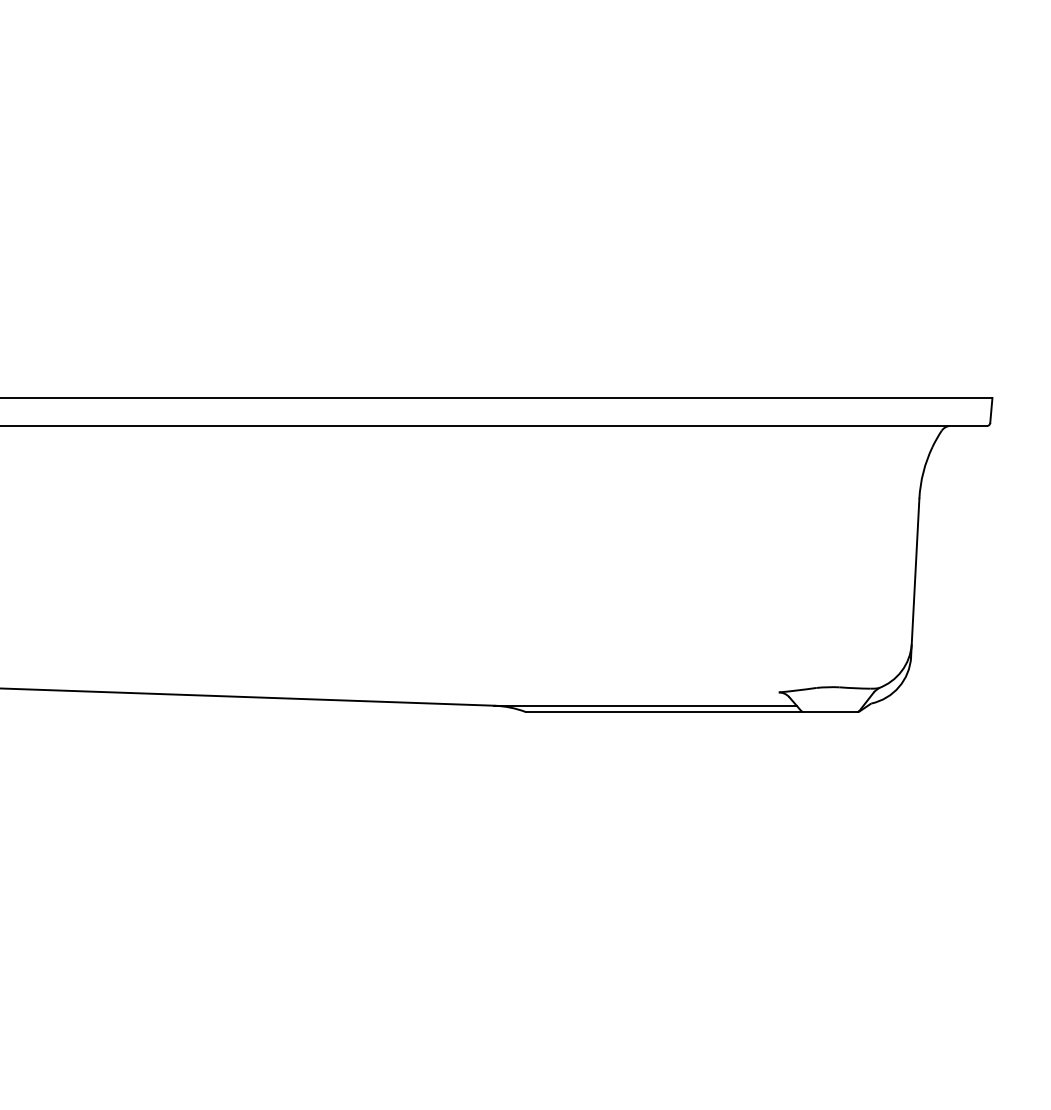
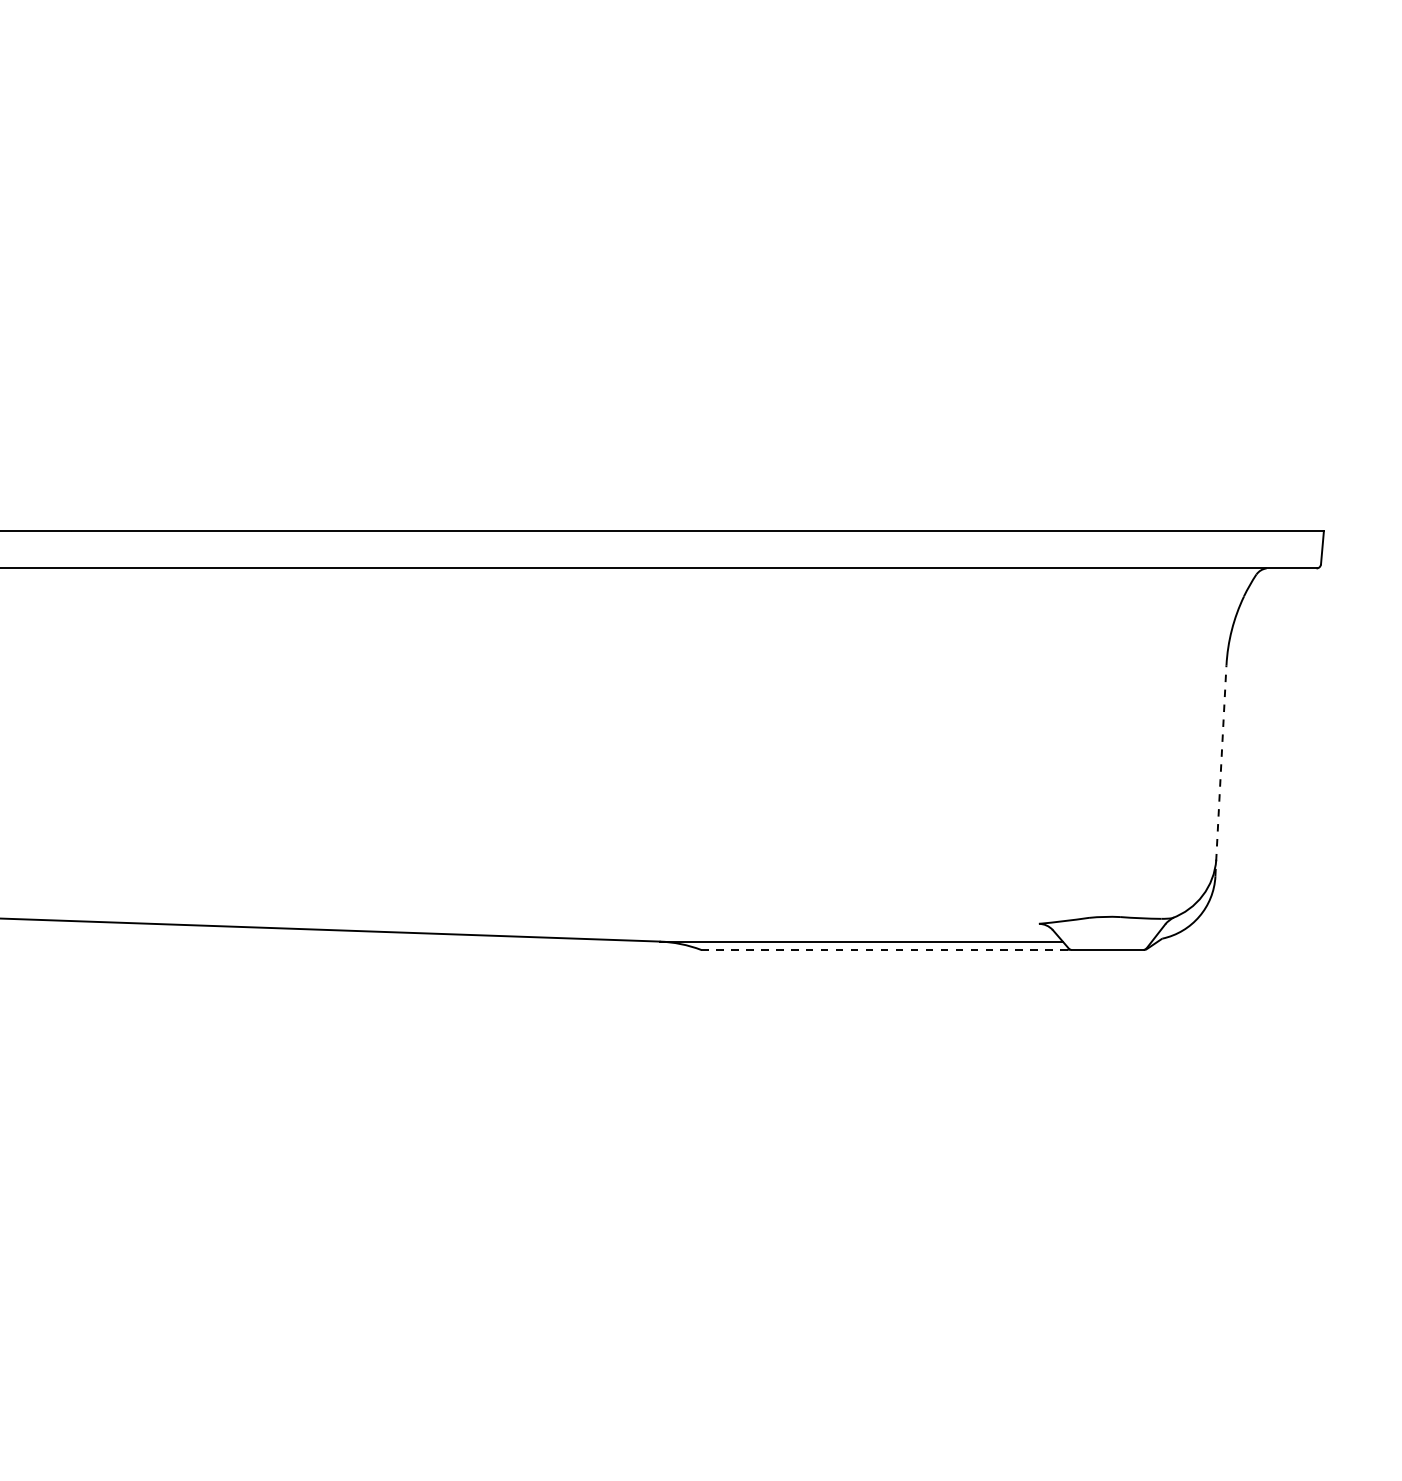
line: (914, 577) -> (1220, 770), solid -> dashed
line: (663, 711) -> (884, 949), solid -> dashed

